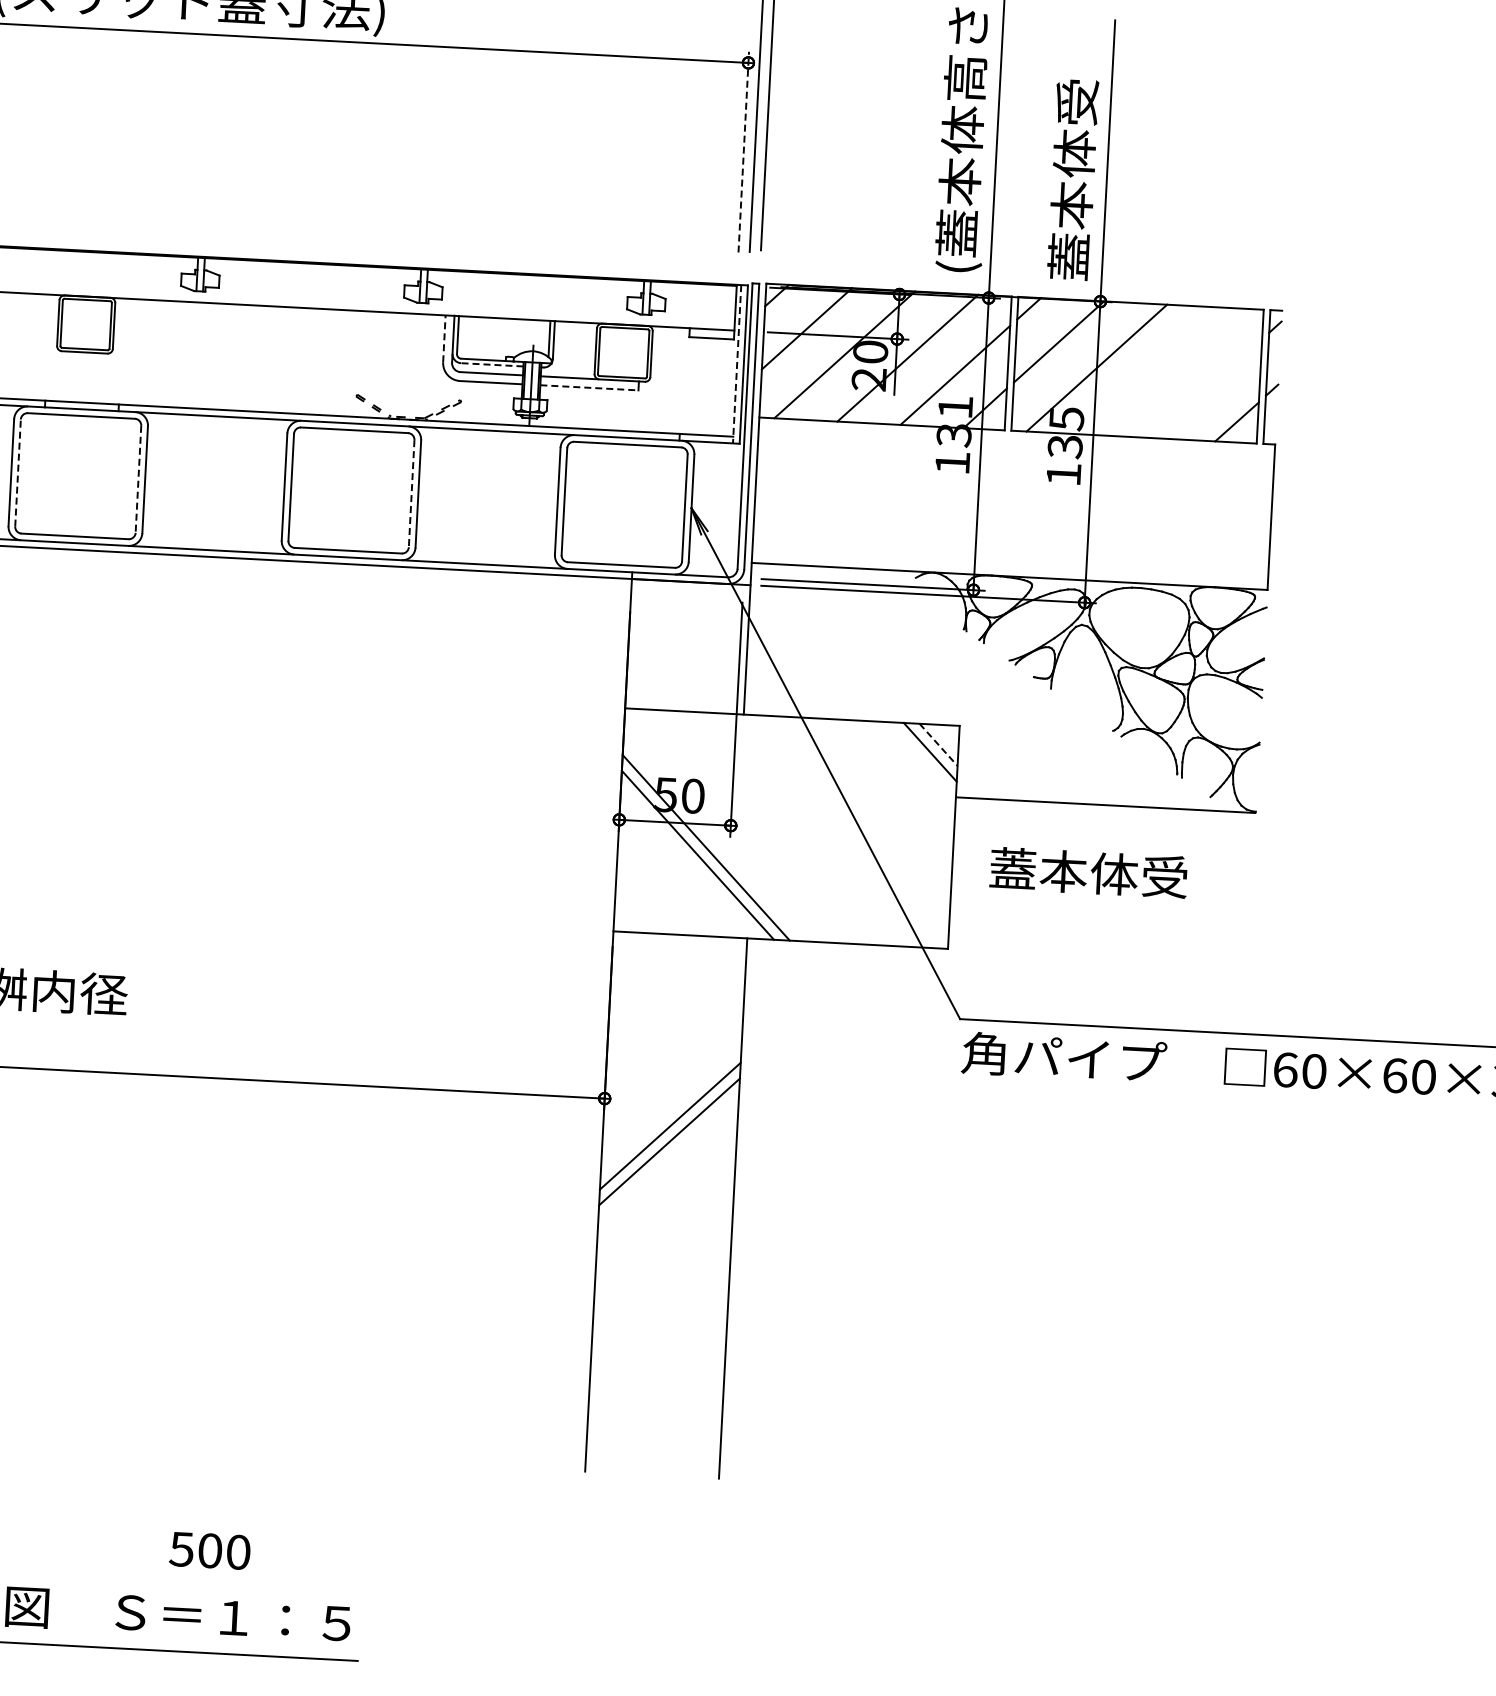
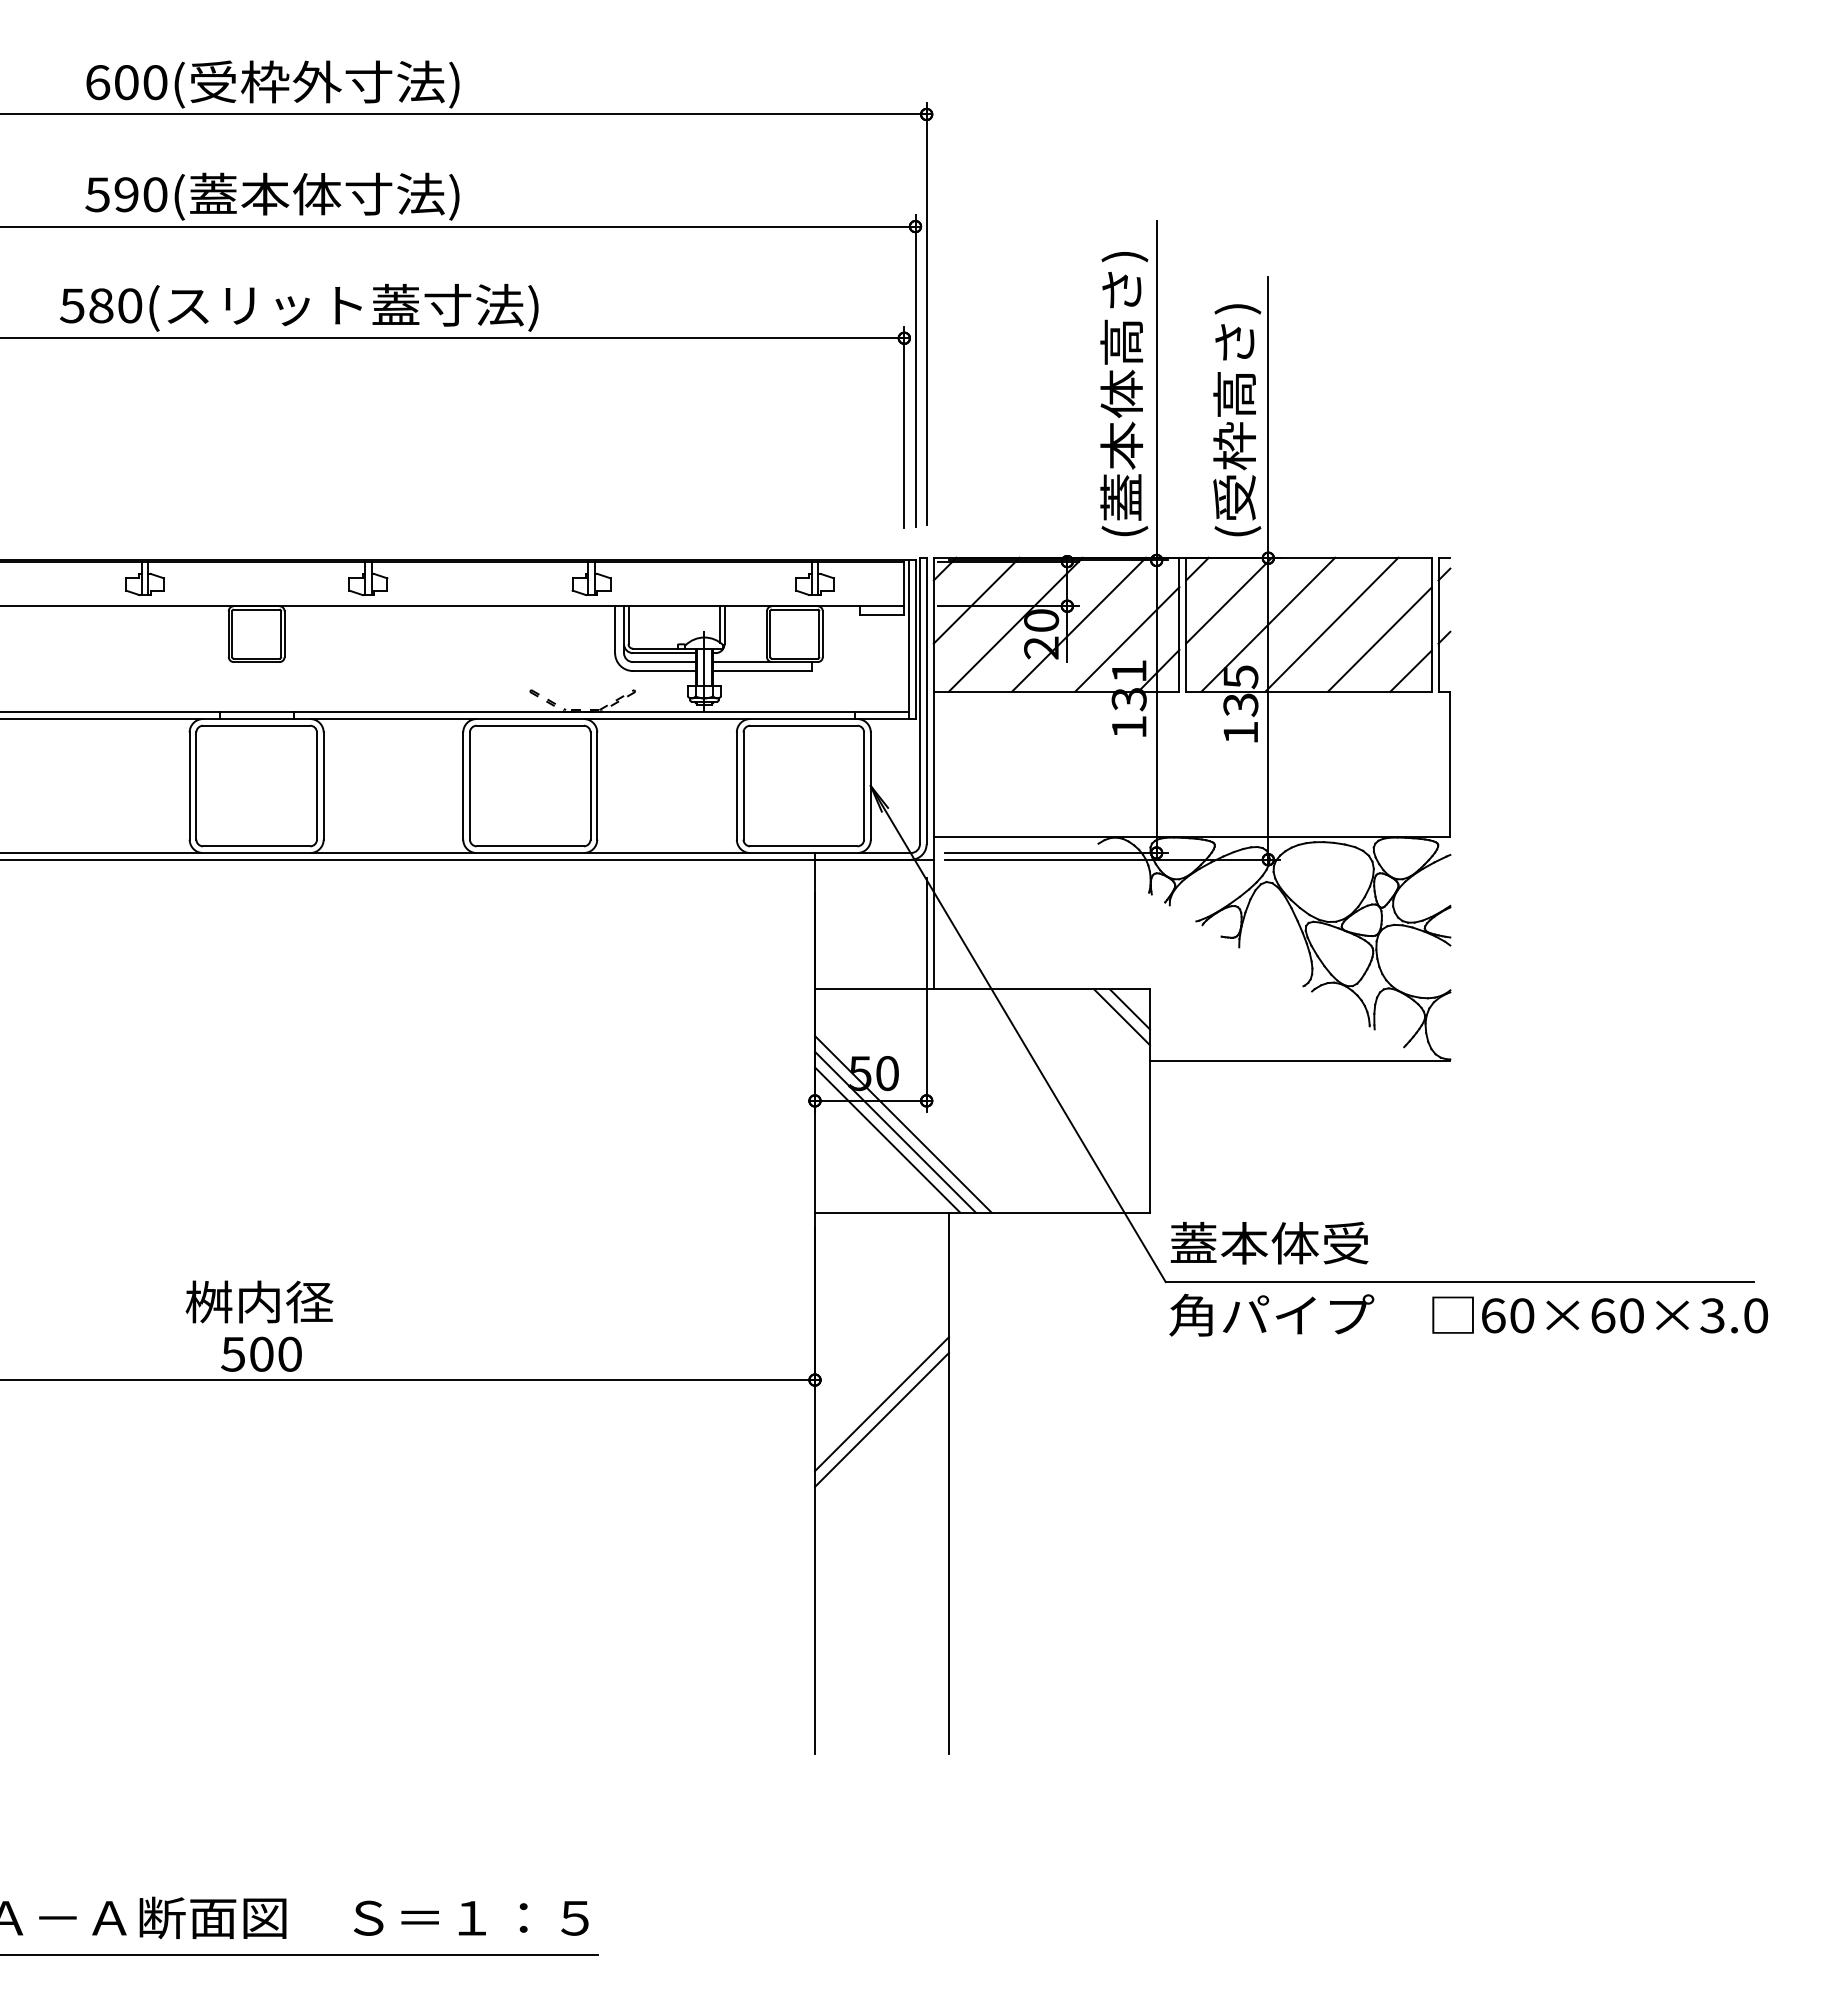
line: (743, 152) -> (904, 427), dashed -> solid
text: (1076, 163) -> (1237, 421), 蓋本体受 -> (受枠高さ)
line: (444, 338) -> (615, 629), dashed -> solid
line: (736, 364) -> (908, 640), dashed -> solid
line: (491, 365) -> (663, 653), dashed -> solid
line: (1160, 371) -> (1331, 624), added
line: (590, 388) -> (763, 671), dashed -> solid
line: (1207, 388) -> (1379, 639), added
line: (18, 473) -> (196, 786), dashed -> solid
line: (137, 479) -> (316, 786), dashed -> solid
line: (411, 494) -> (590, 786), dashed -> solid
line: (939, 745) -> (1130, 1009), dashed -> solid
line: (689, 862) -> (887, 1139), added
text: (1088, 872) -> (1269, 1242), moved
text: (210, 1550) -> (261, 1353), moved

